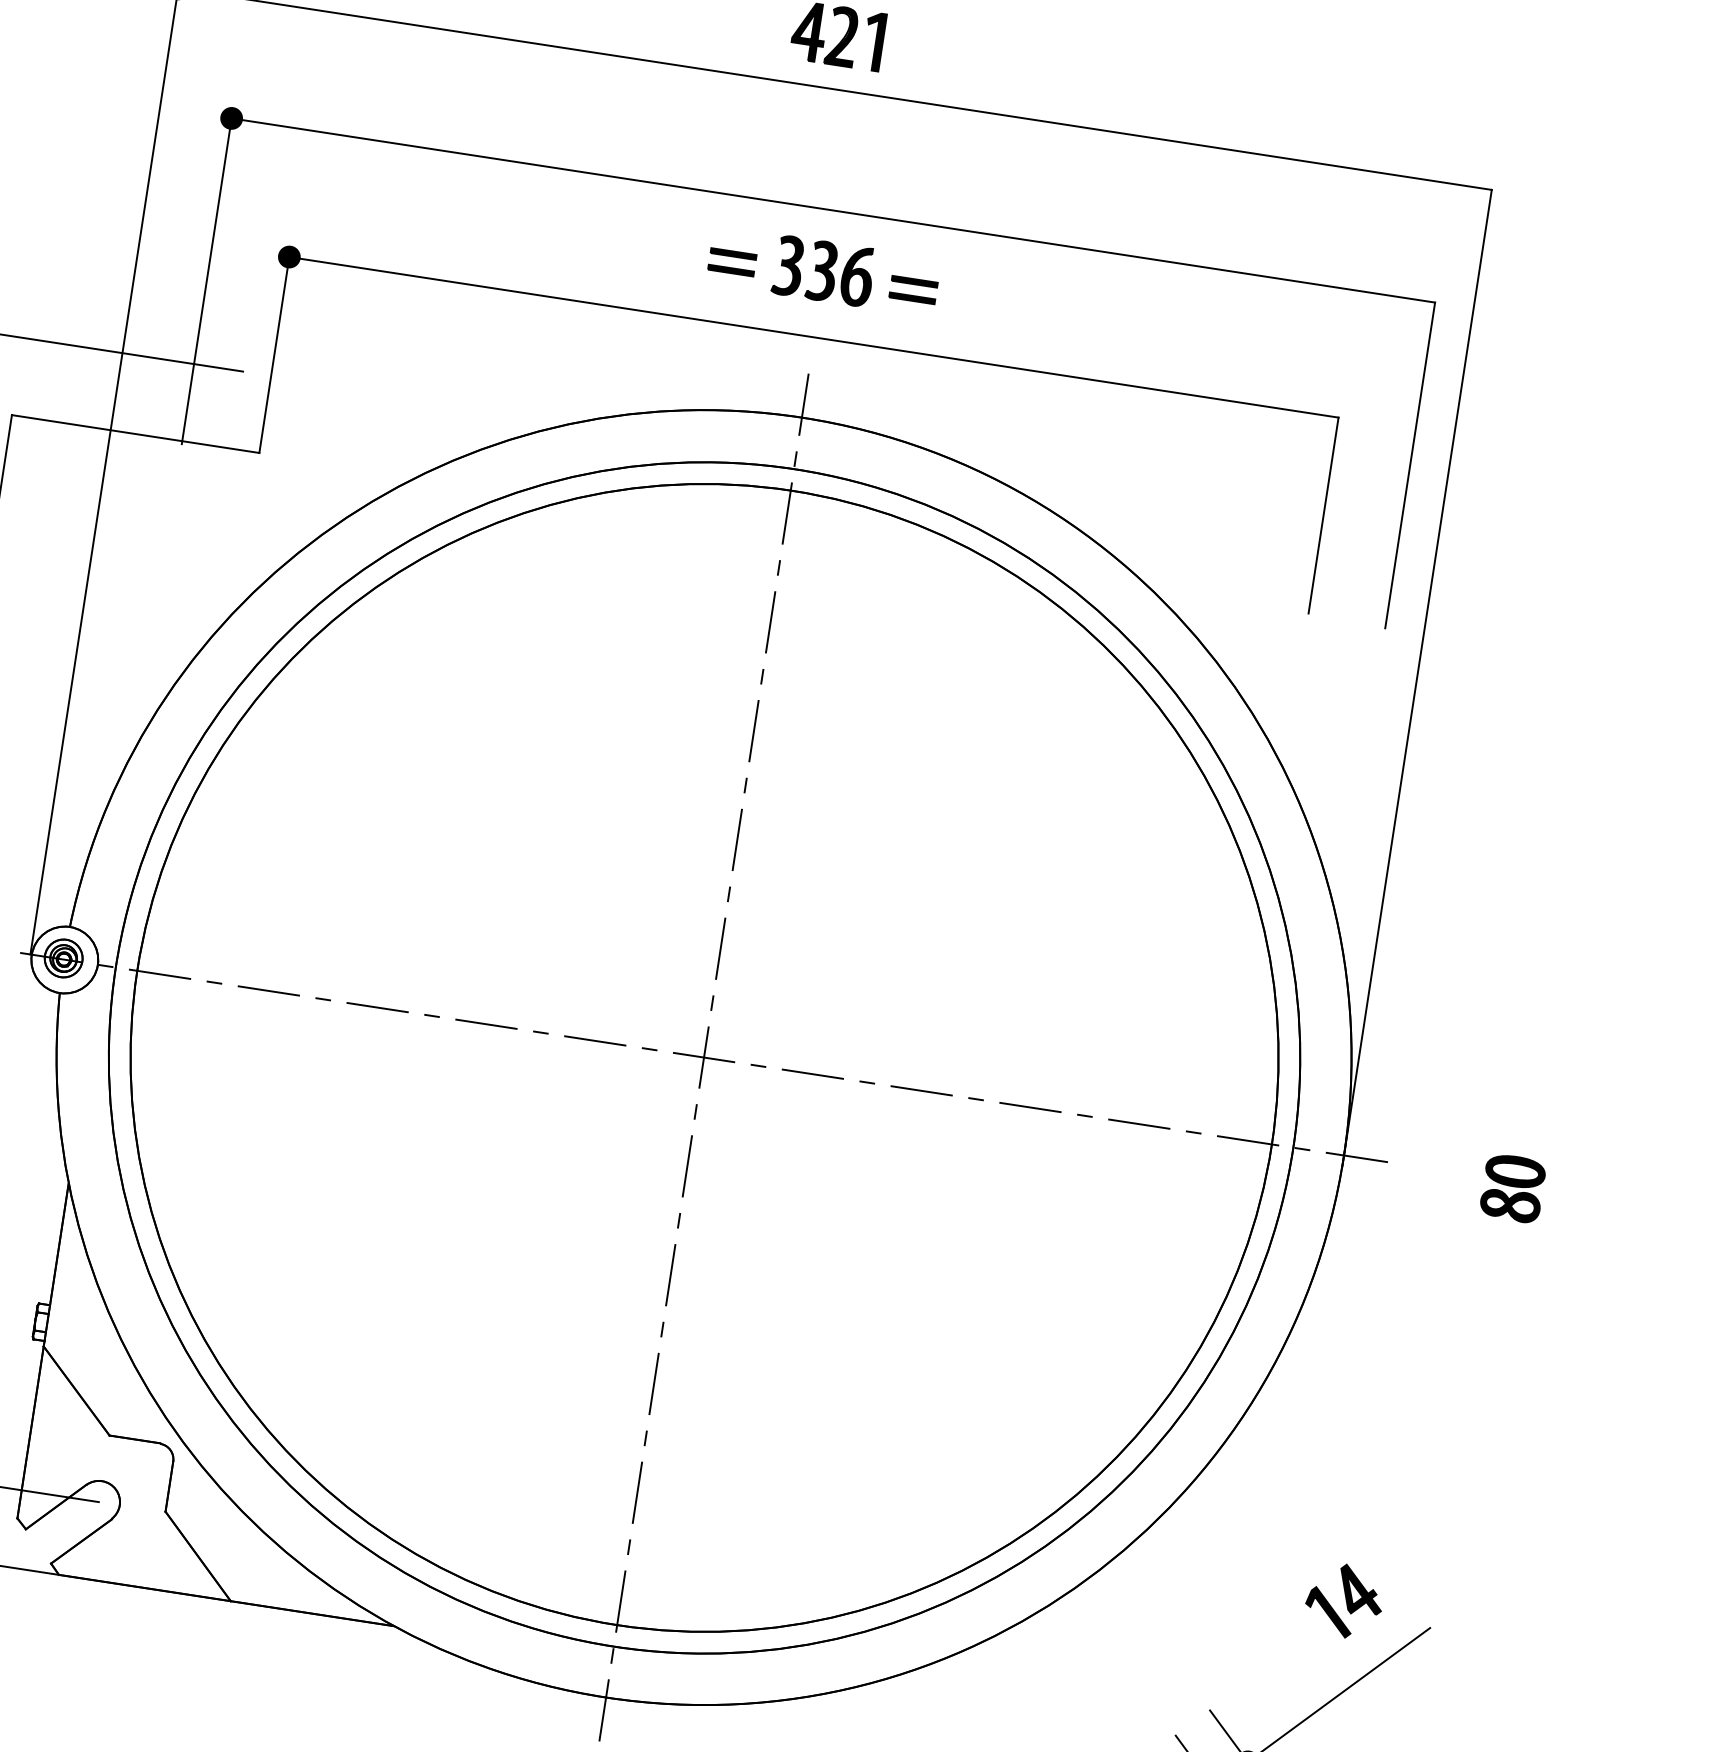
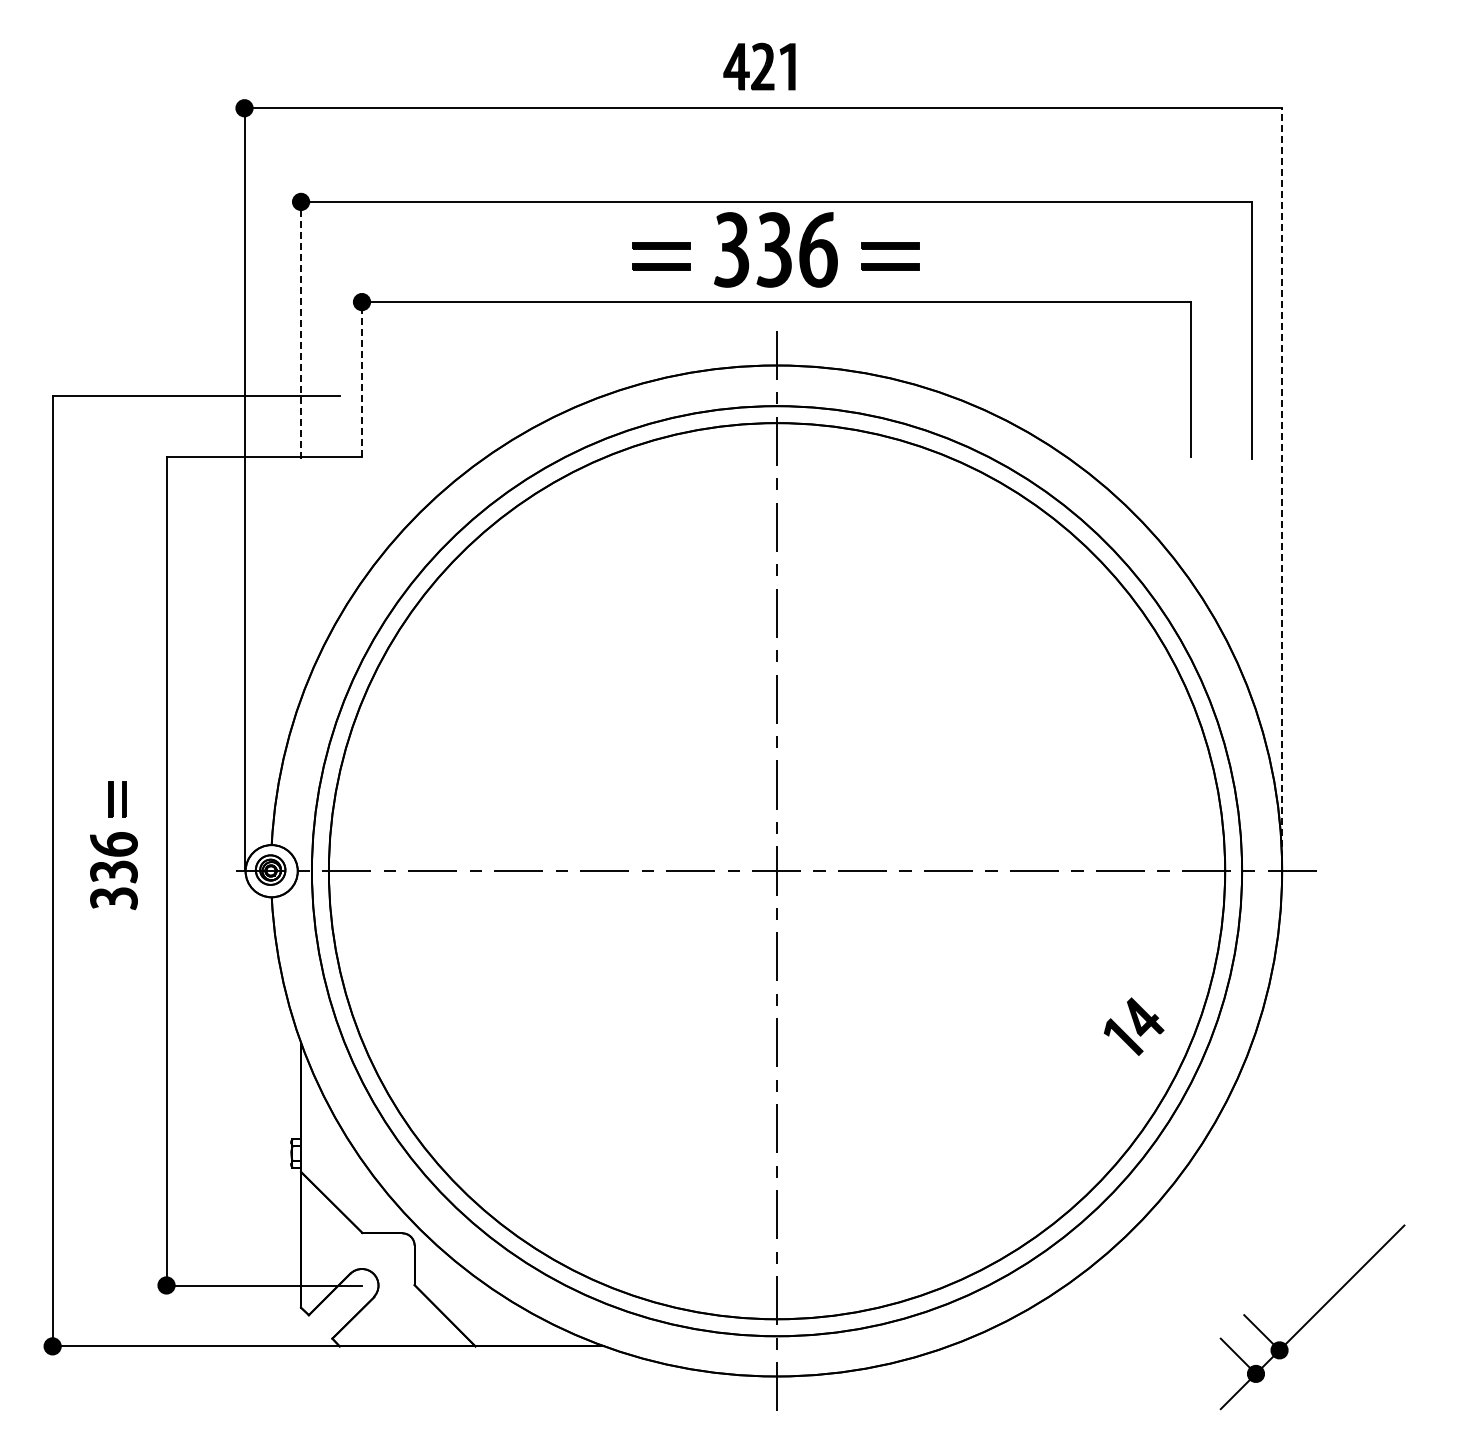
part: (824, 270) -> (776, 249), size x1.6
line: (207, 281) -> (301, 330), solid -> dashed
line: (273, 353) -> (361, 378), solid -> dashed
line: (1417, 677) -> (1282, 493), solid -> dashed
part: (1513, 1188) -> (1416, 876), removed
part: (1343, 1600) -> (1133, 1026), moved

